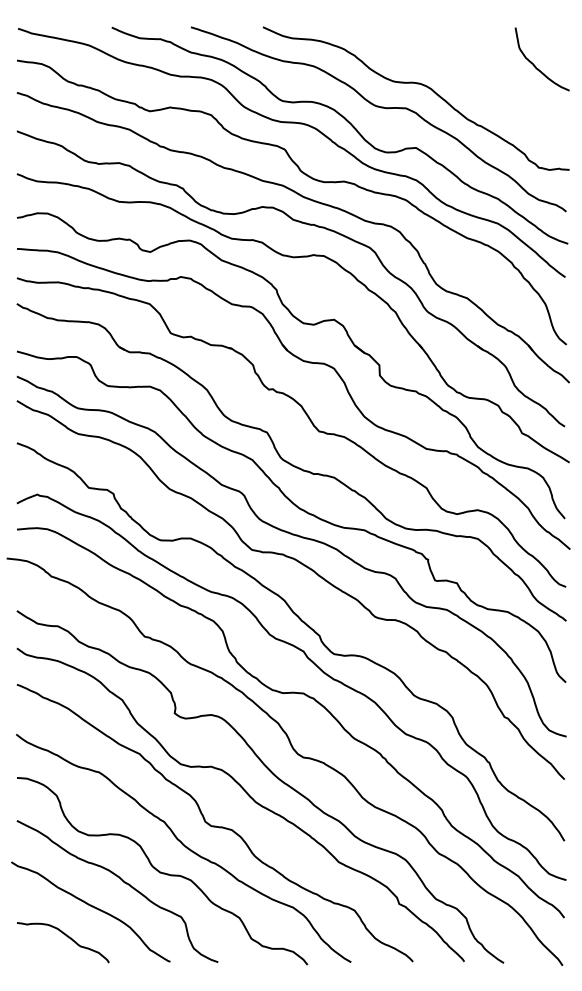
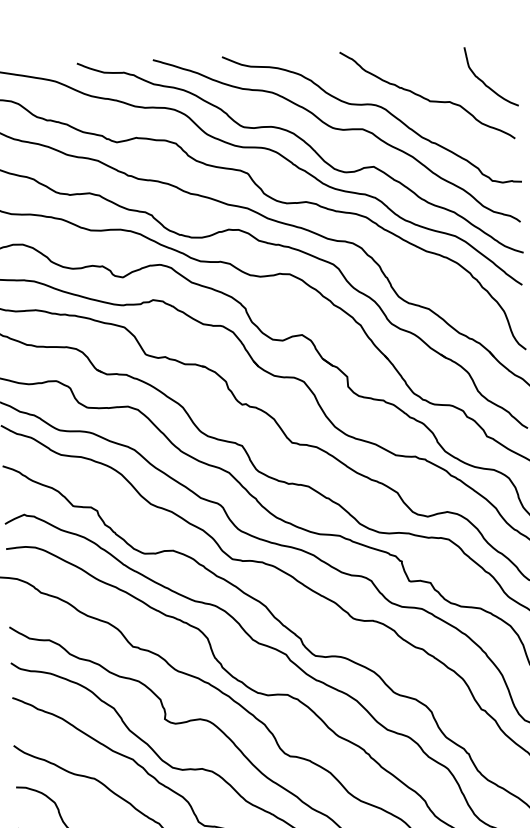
curve: (473, 78) -> (426, 97), added

